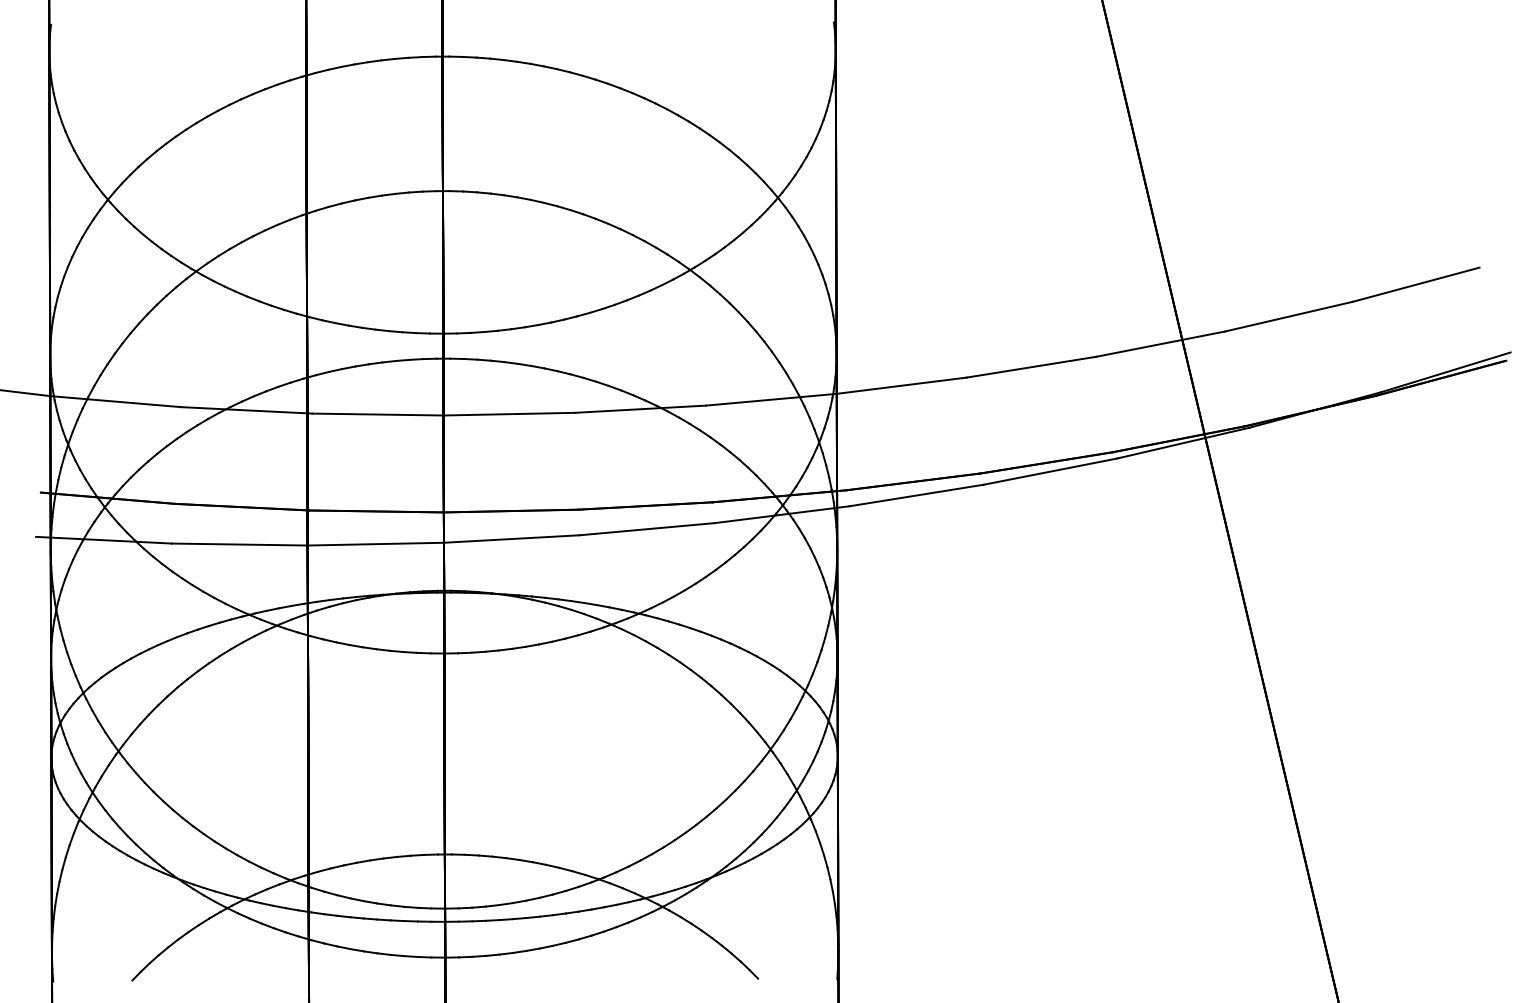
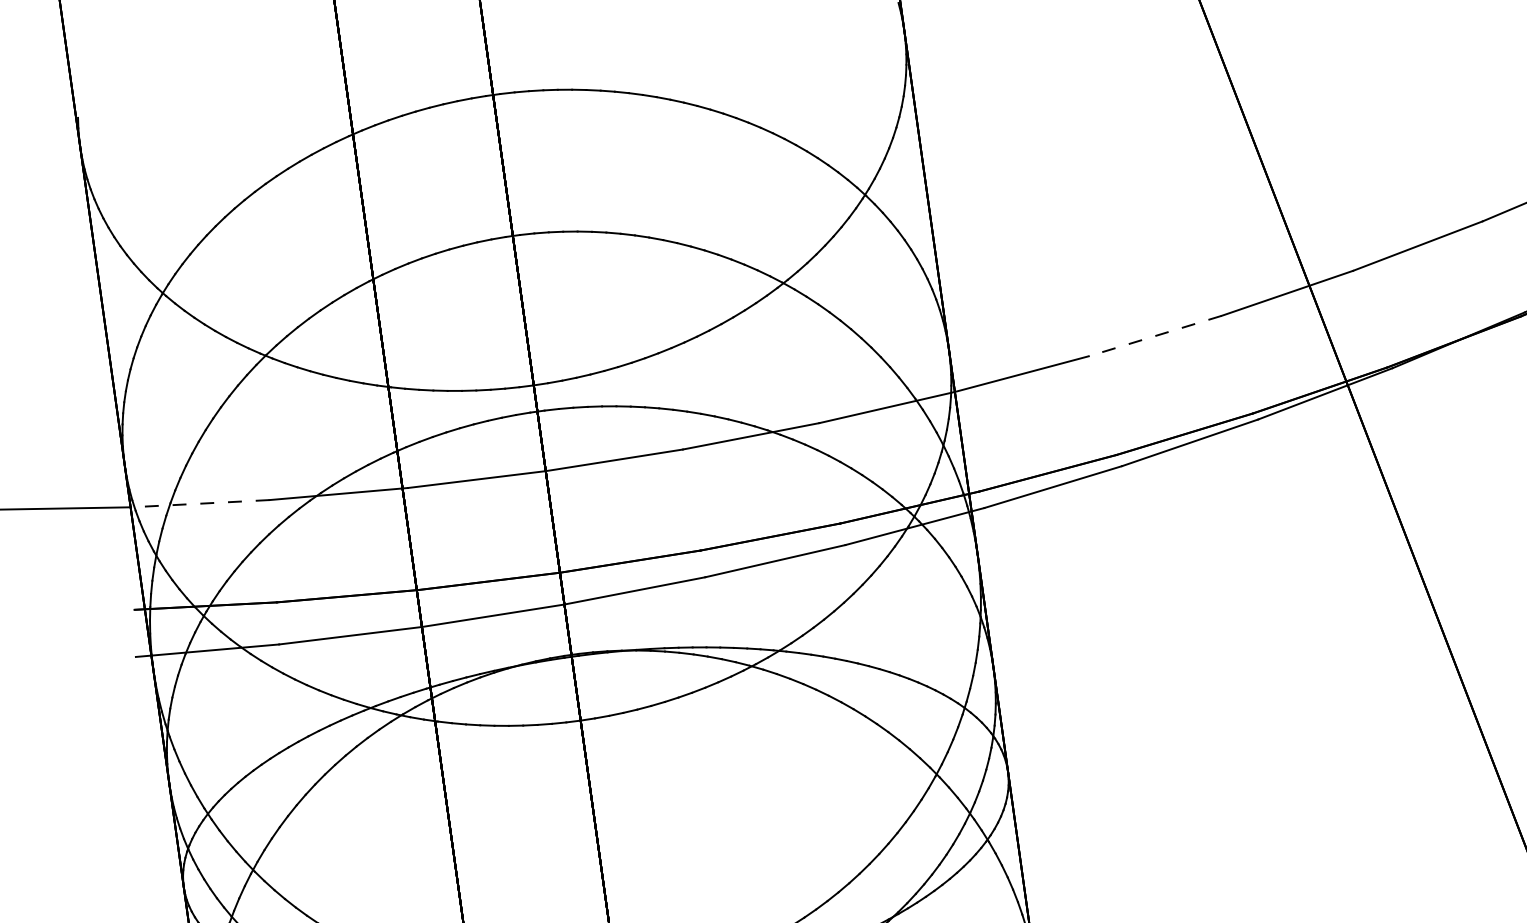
line: (1031, 367) -> (1155, 336), solid -> dashed
line: (115, 401) -> (199, 503), solid -> dashed

